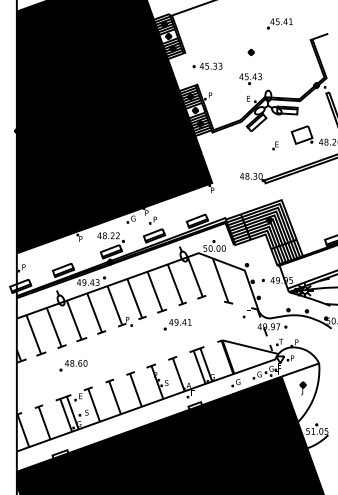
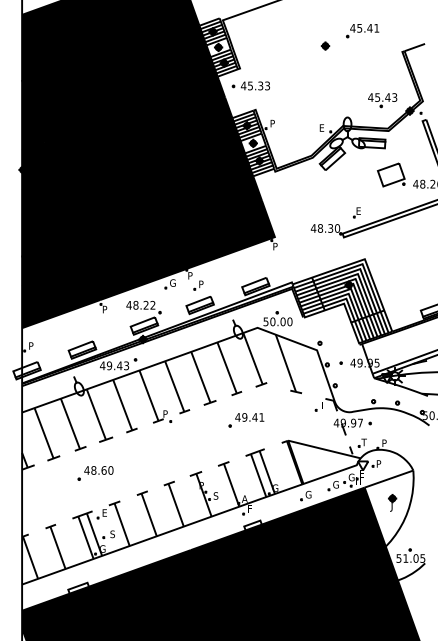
part: (251, 52) -> (325, 45), moved
part: (207, 65) -> (250, 85), moved
part: (250, 79) -> (382, 100), moved
part: (275, 145) -> (356, 212), moved
part: (177, 324) -> (246, 420), moved

